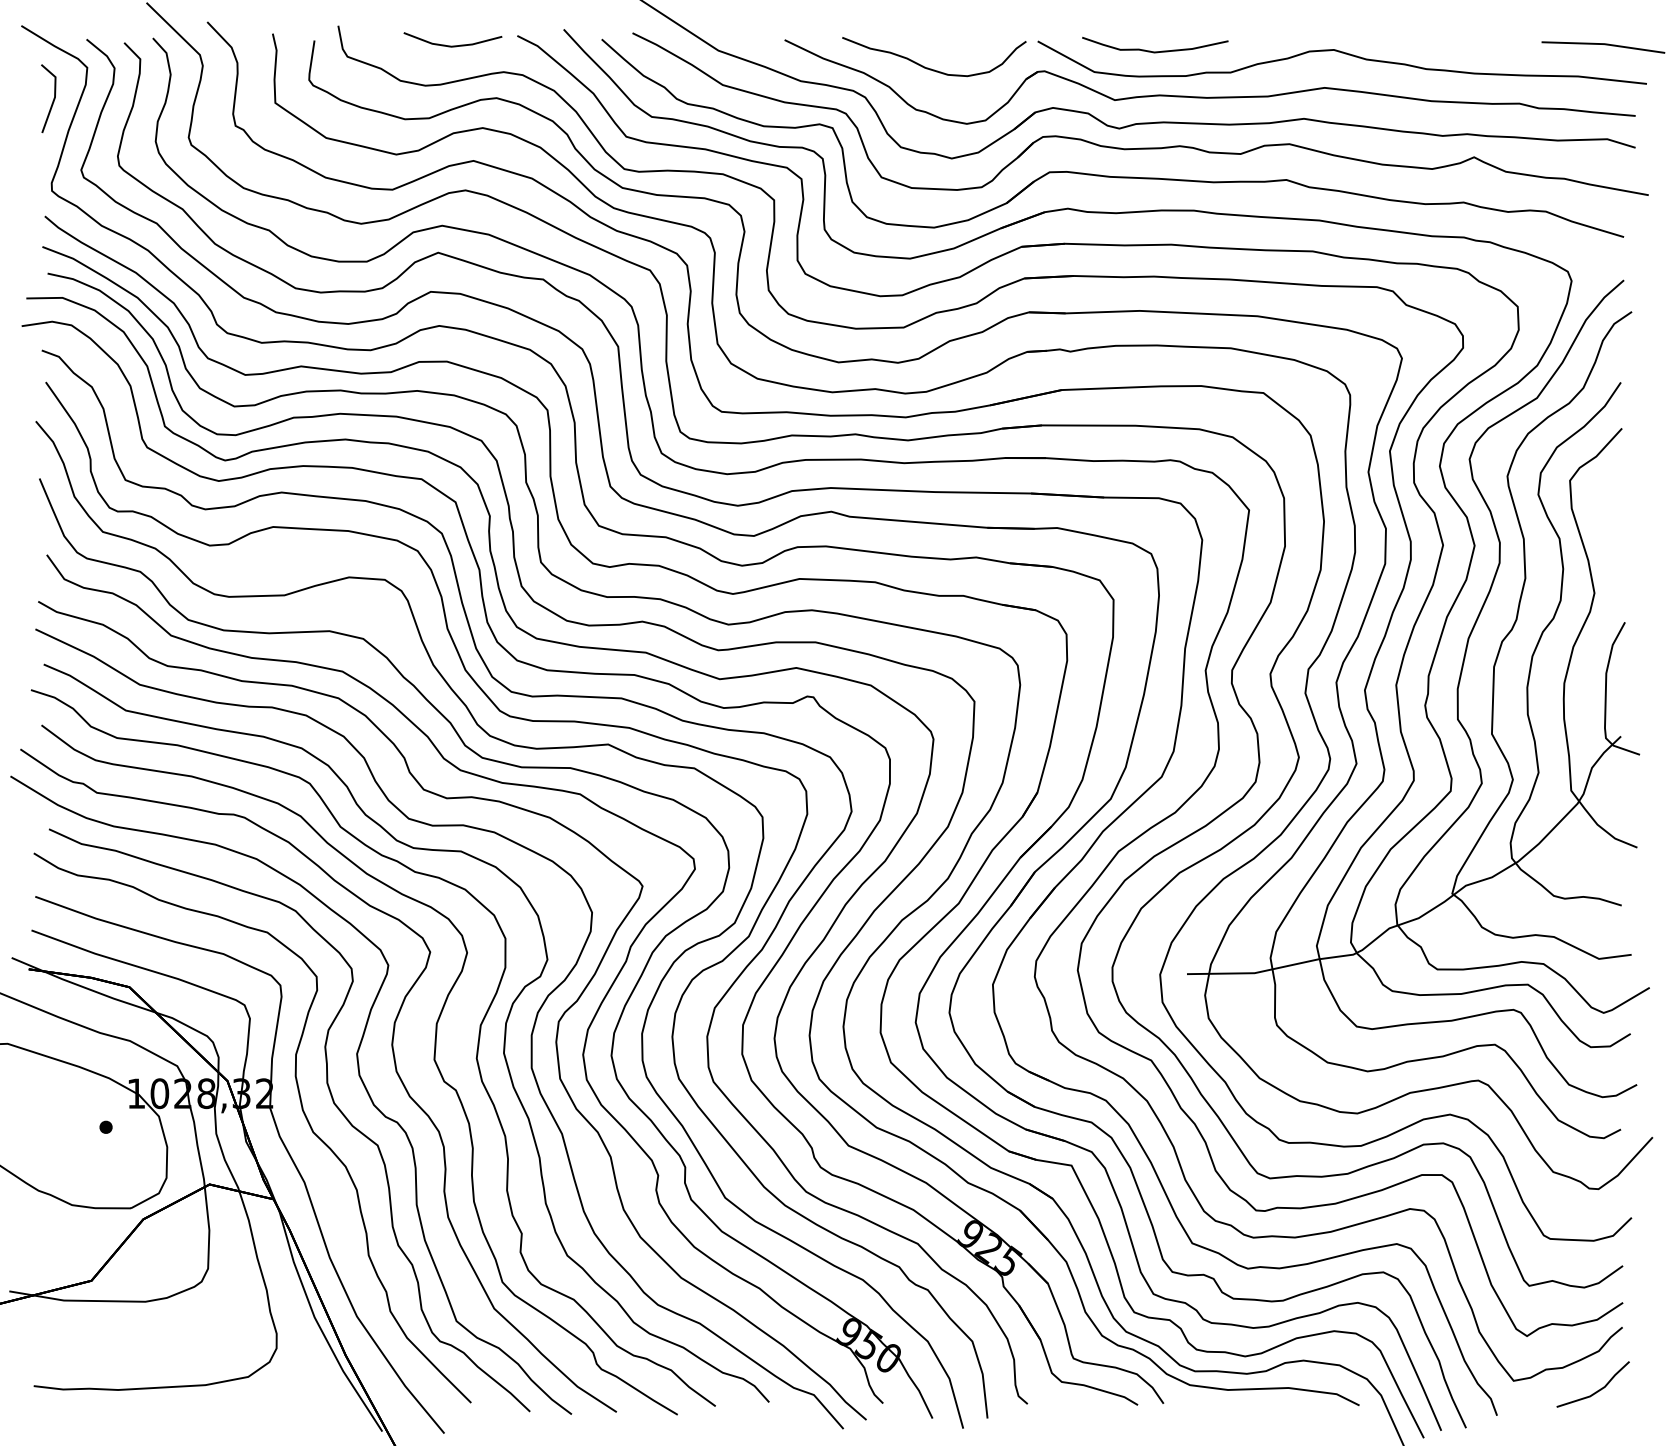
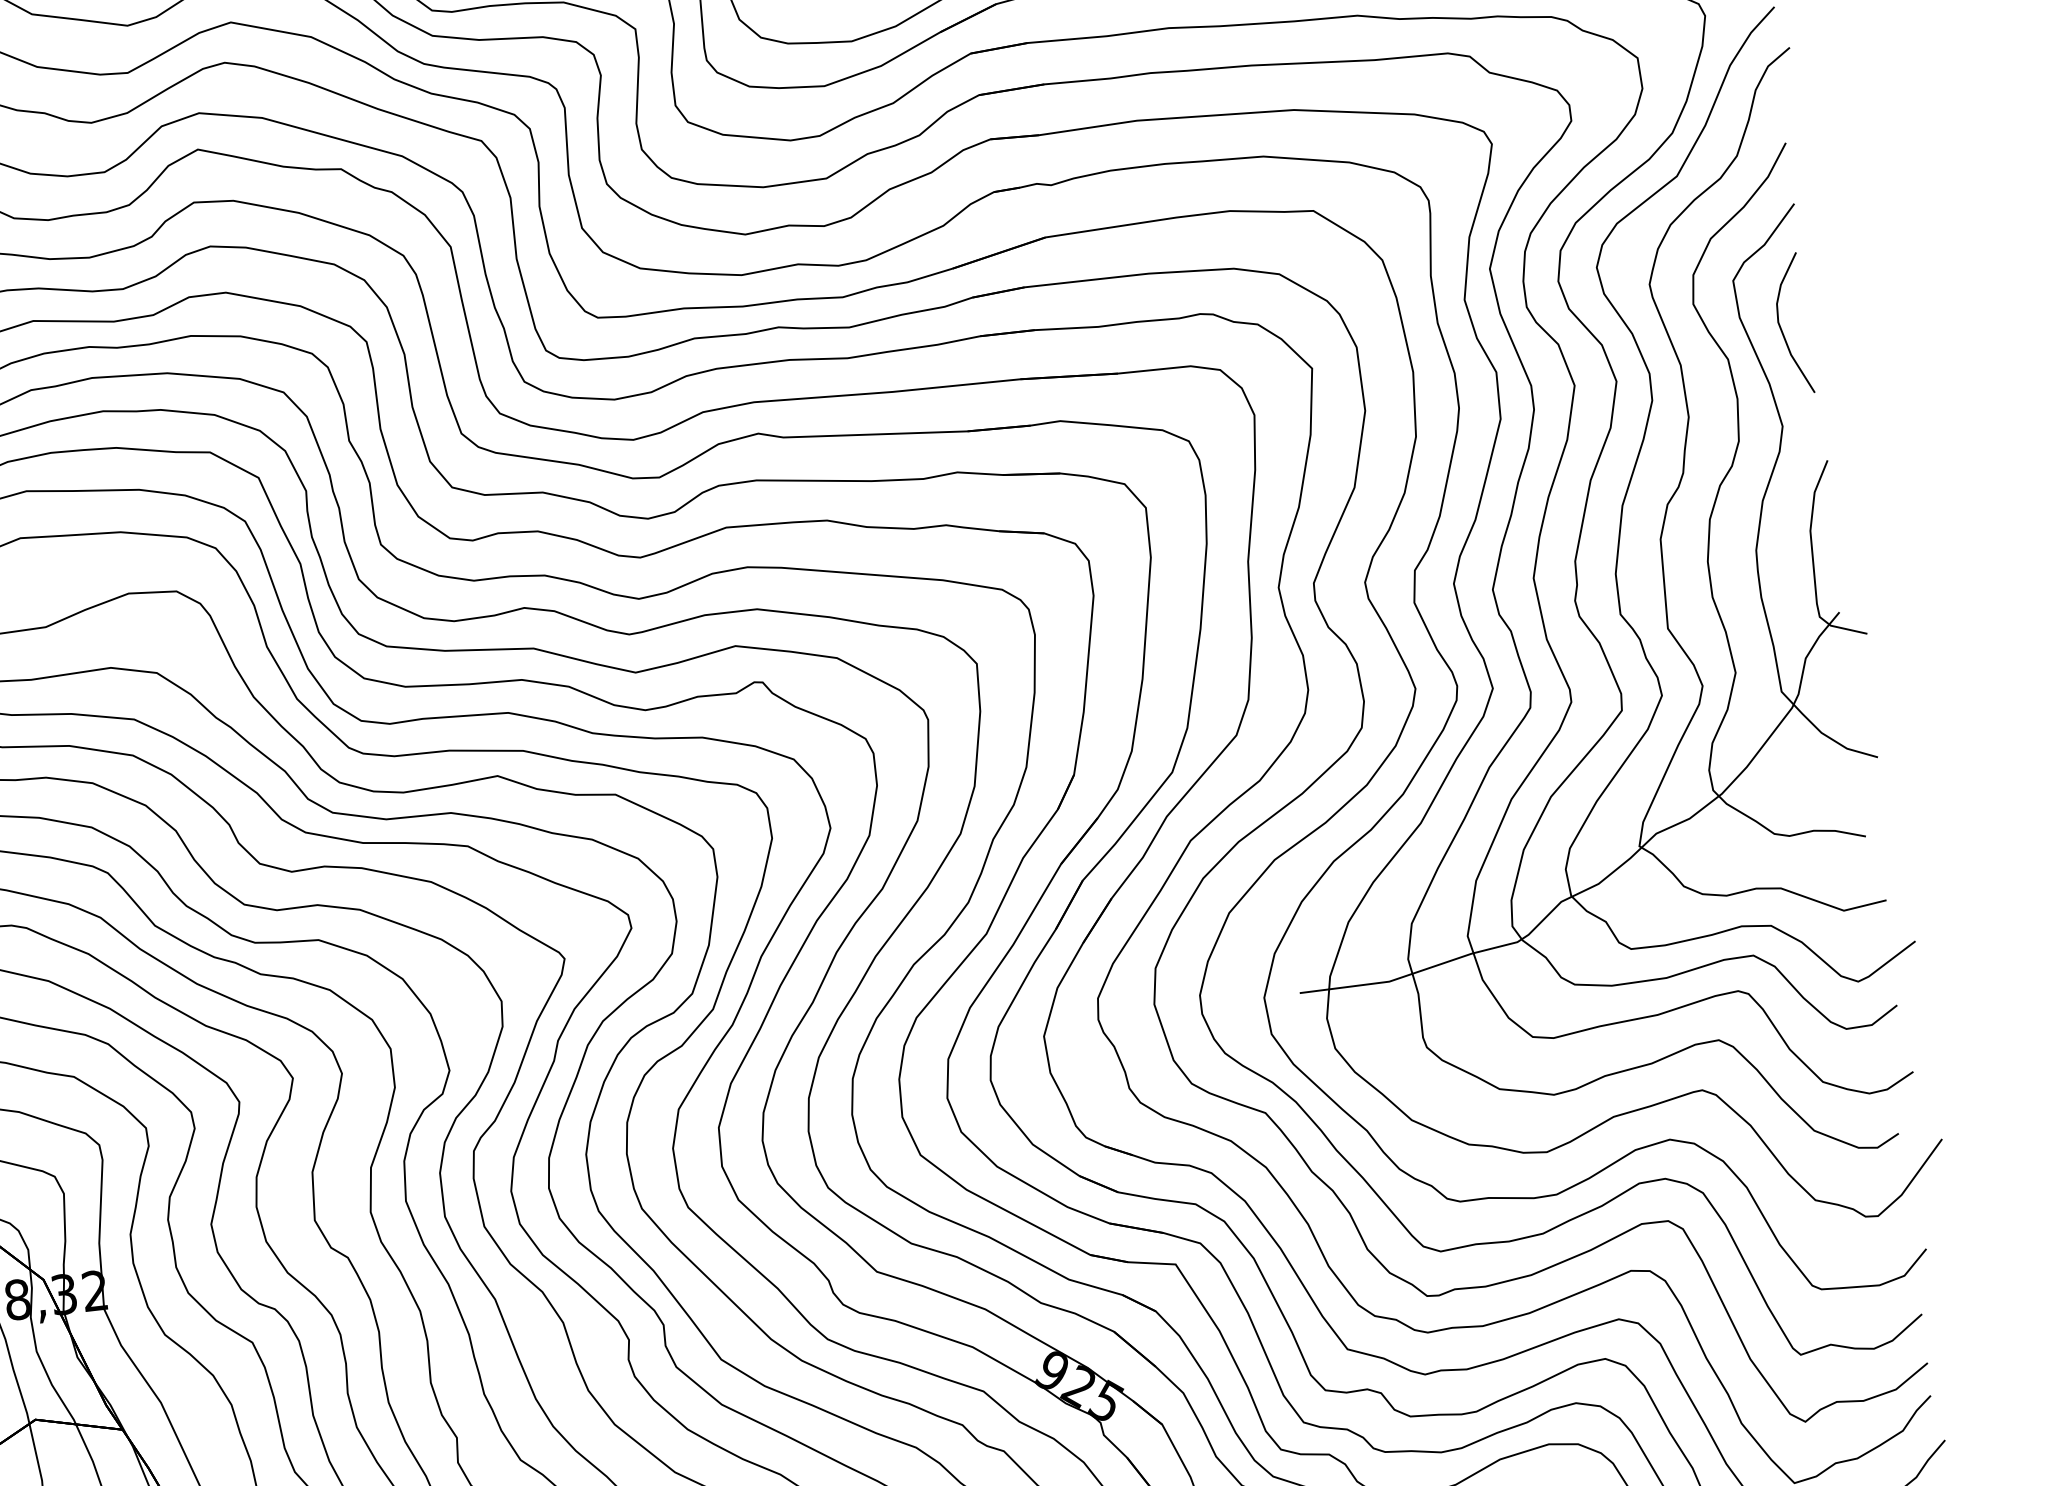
curve: (1602, 519) -> (1782, 327), added

